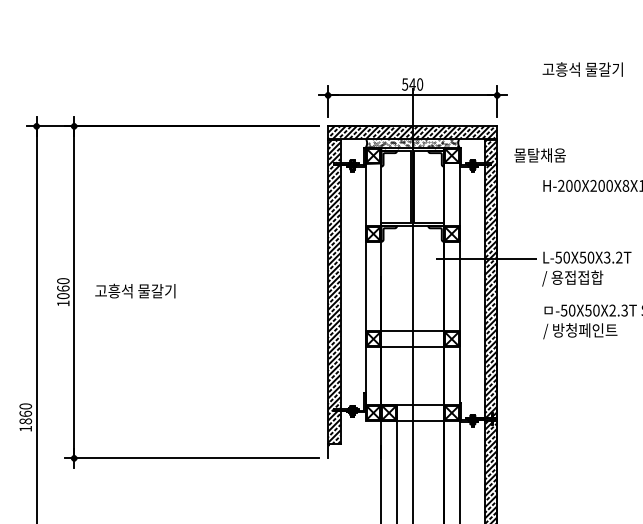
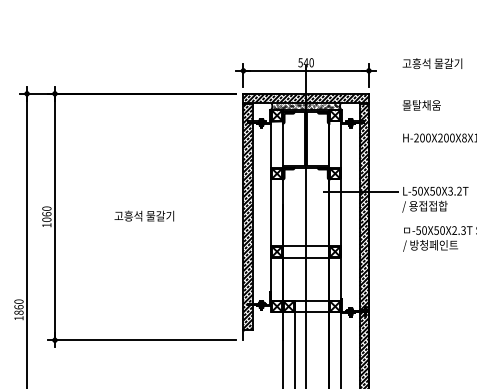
text: (582, 69) -> (432, 63), moved
text: (539, 155) -> (421, 105), moved
text: (135, 290) -> (144, 215), moved

